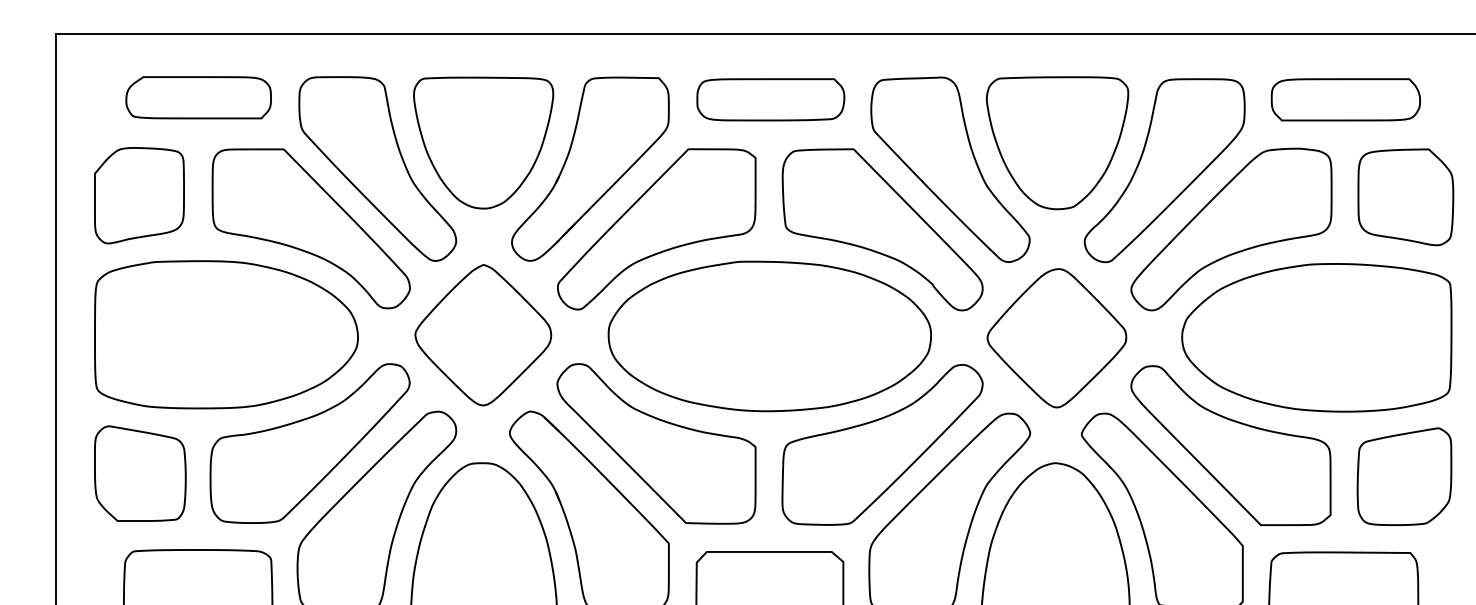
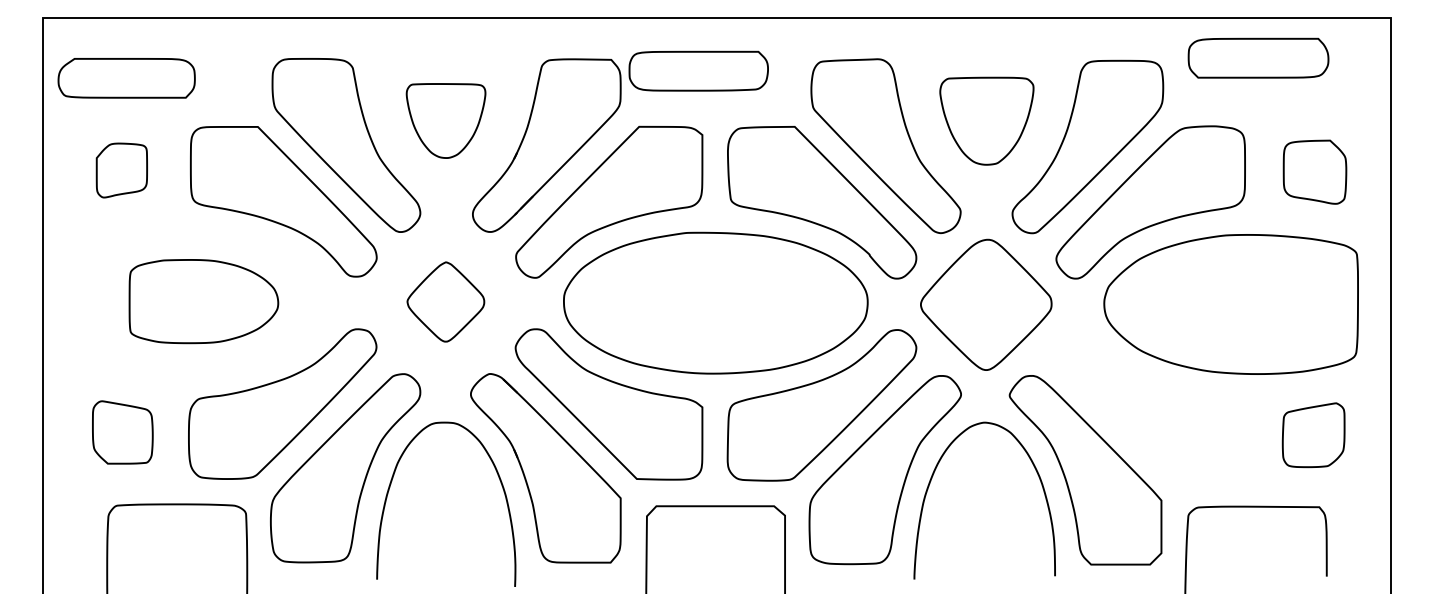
part: (198, 97) -> (126, 78), moved
part: (770, 99) -> (698, 70), moved
part: (1345, 99) -> (1258, 57), moved
part: (482, 142) -> (445, 120), size x0.6
part: (1057, 143) -> (986, 121), size x0.7
part: (139, 195) -> (121, 170), size x0.6
part: (1405, 197) -> (1314, 172), size x0.7
part: (226, 334) -> (203, 301), size x0.6
part: (482, 334) -> (445, 301), size x0.6
part: (1230, 445) -> (1149, 405), removed
part: (140, 473) -> (122, 432), size x0.7
part: (1404, 475) -> (1313, 434), size x0.7

